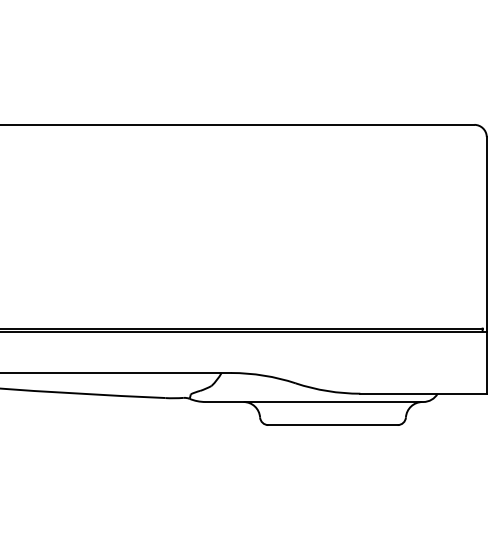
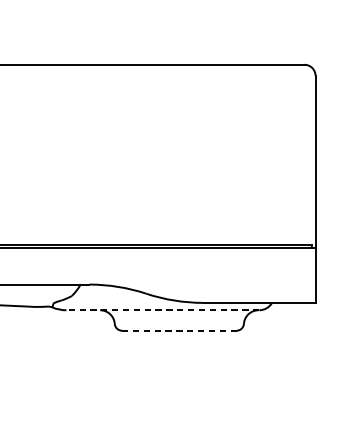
line: (314, 402) -> (162, 310), solid -> dashed
line: (333, 425) -> (179, 331), solid -> dashed

